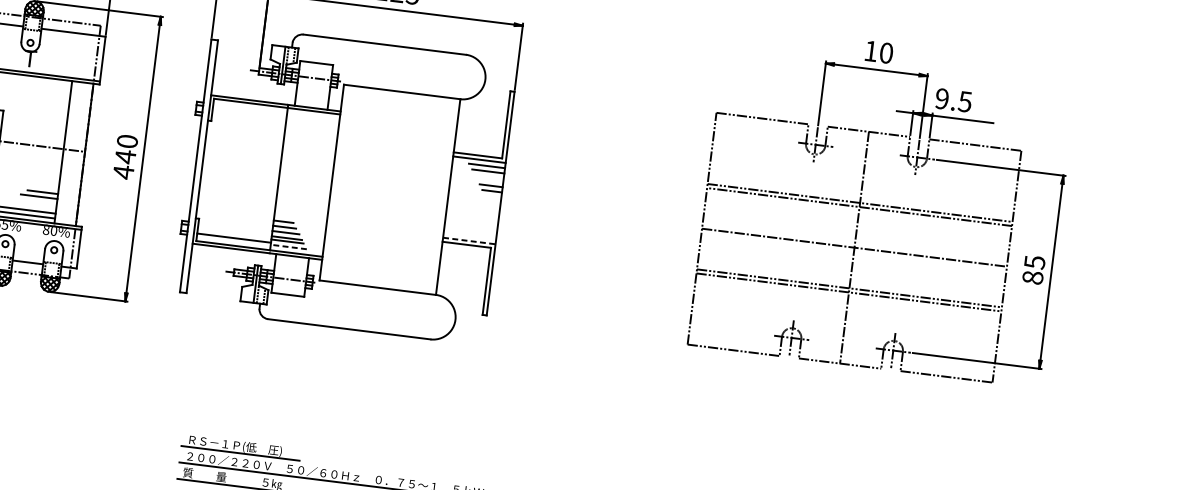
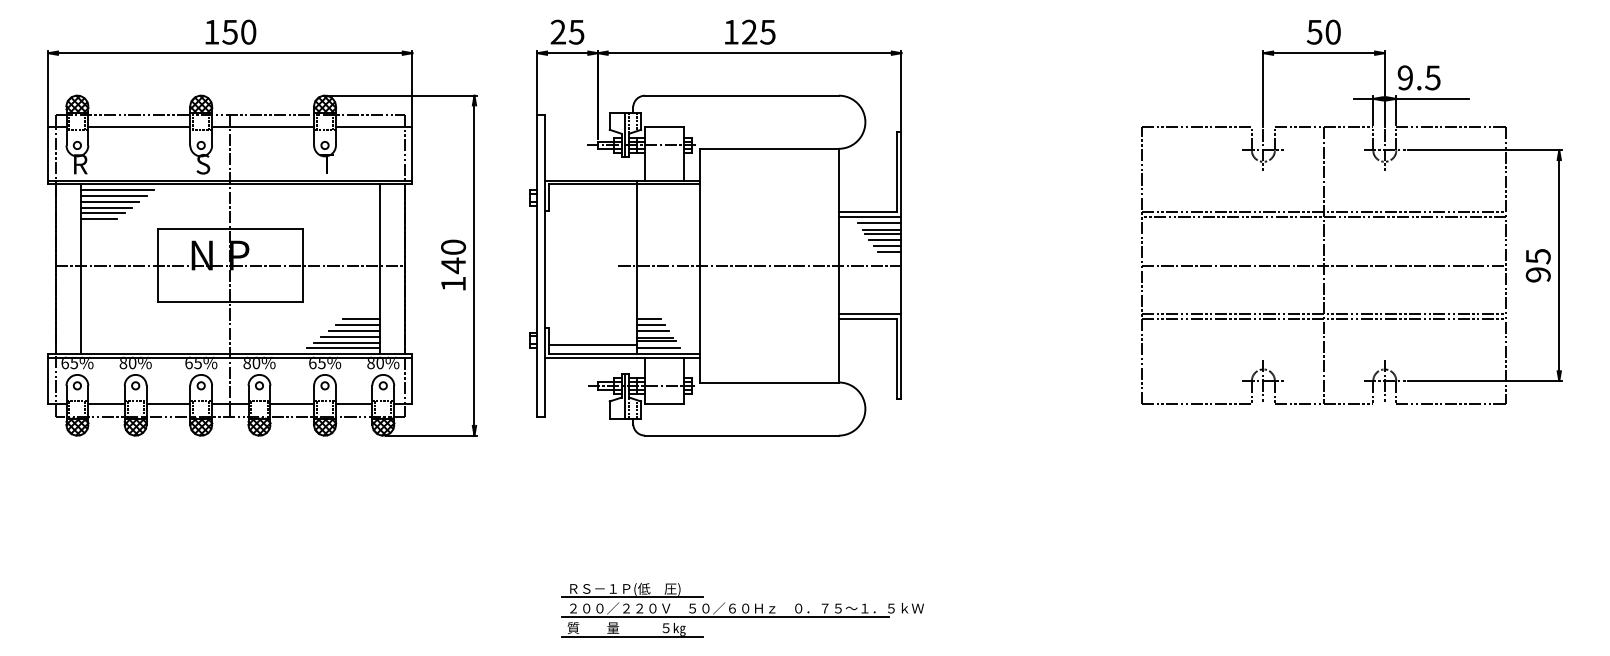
text: (870, 51) -> (1314, 32), 10 -> 50
text: (123, 171) -> (453, 283), 440 -> 140
line: (488, 174) -> (883, 233), added
line: (489, 180) -> (885, 239), added
line: (381, 188) -> (759, 265), added
line: (35, 200) -> (353, 330), added
line: (31, 205) -> (350, 336), added
line: (469, 241) -> (870, 314), dashed -> solid
line: (288, 246) -> (658, 347), dashed -> solid
text: (1032, 277) -> (1537, 274), 85 -> 95

